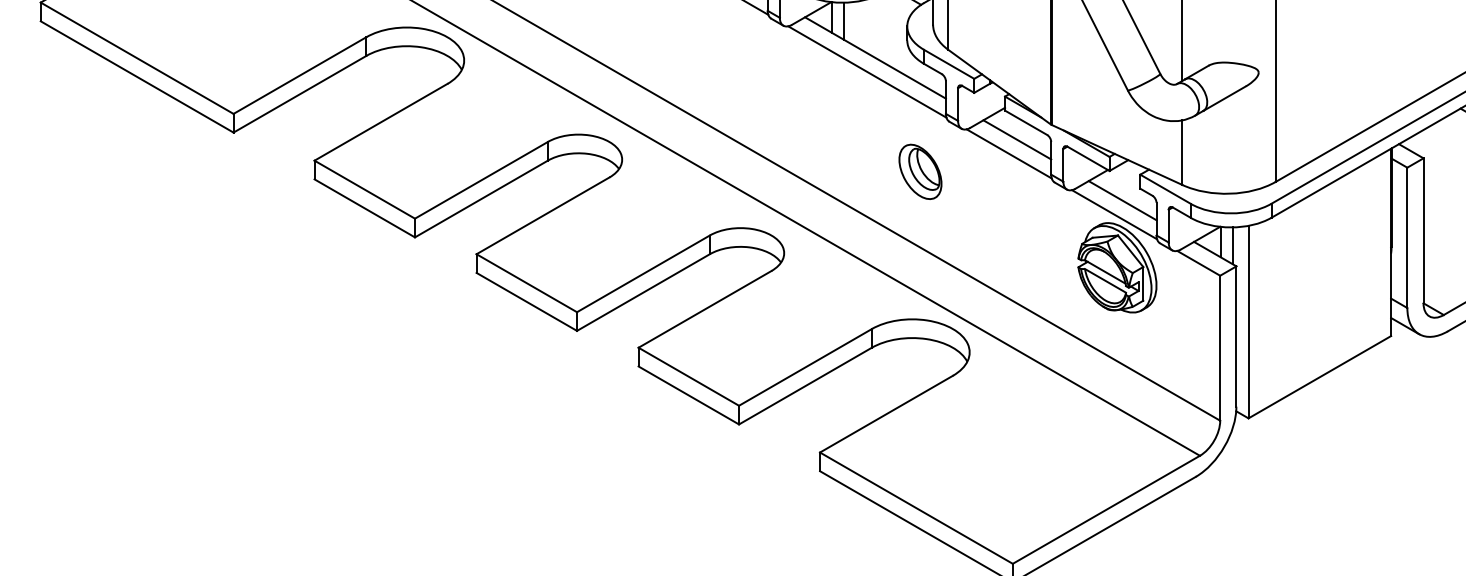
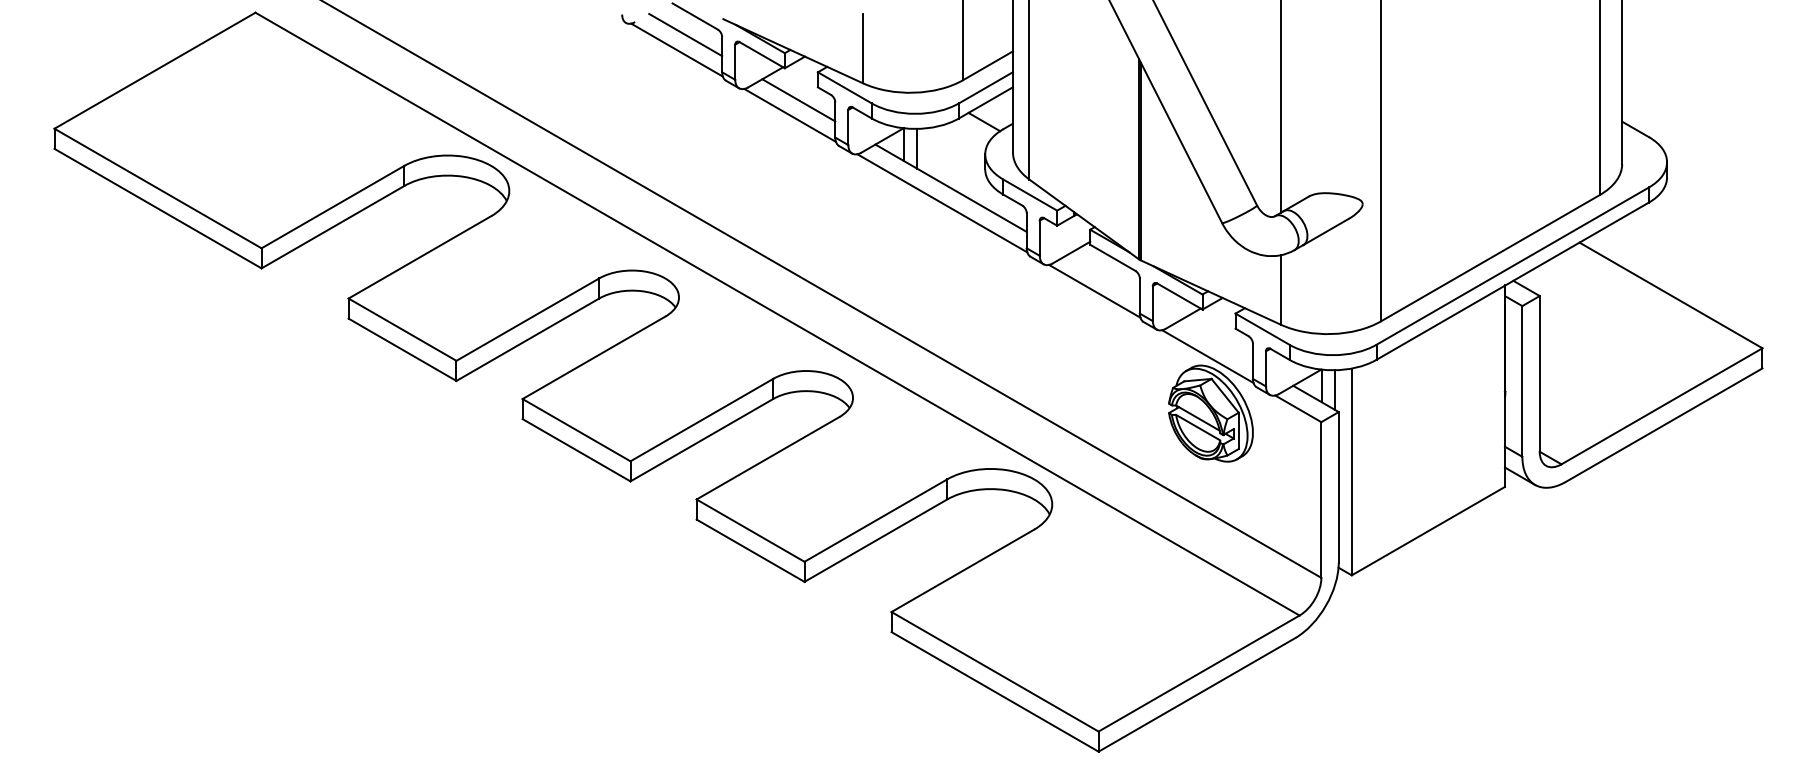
line: (1017, 140) -> (1103, 276), removed
part: (920, 171) -> (999, 310), removed
line: (1122, 200) -> (1216, 341), removed

